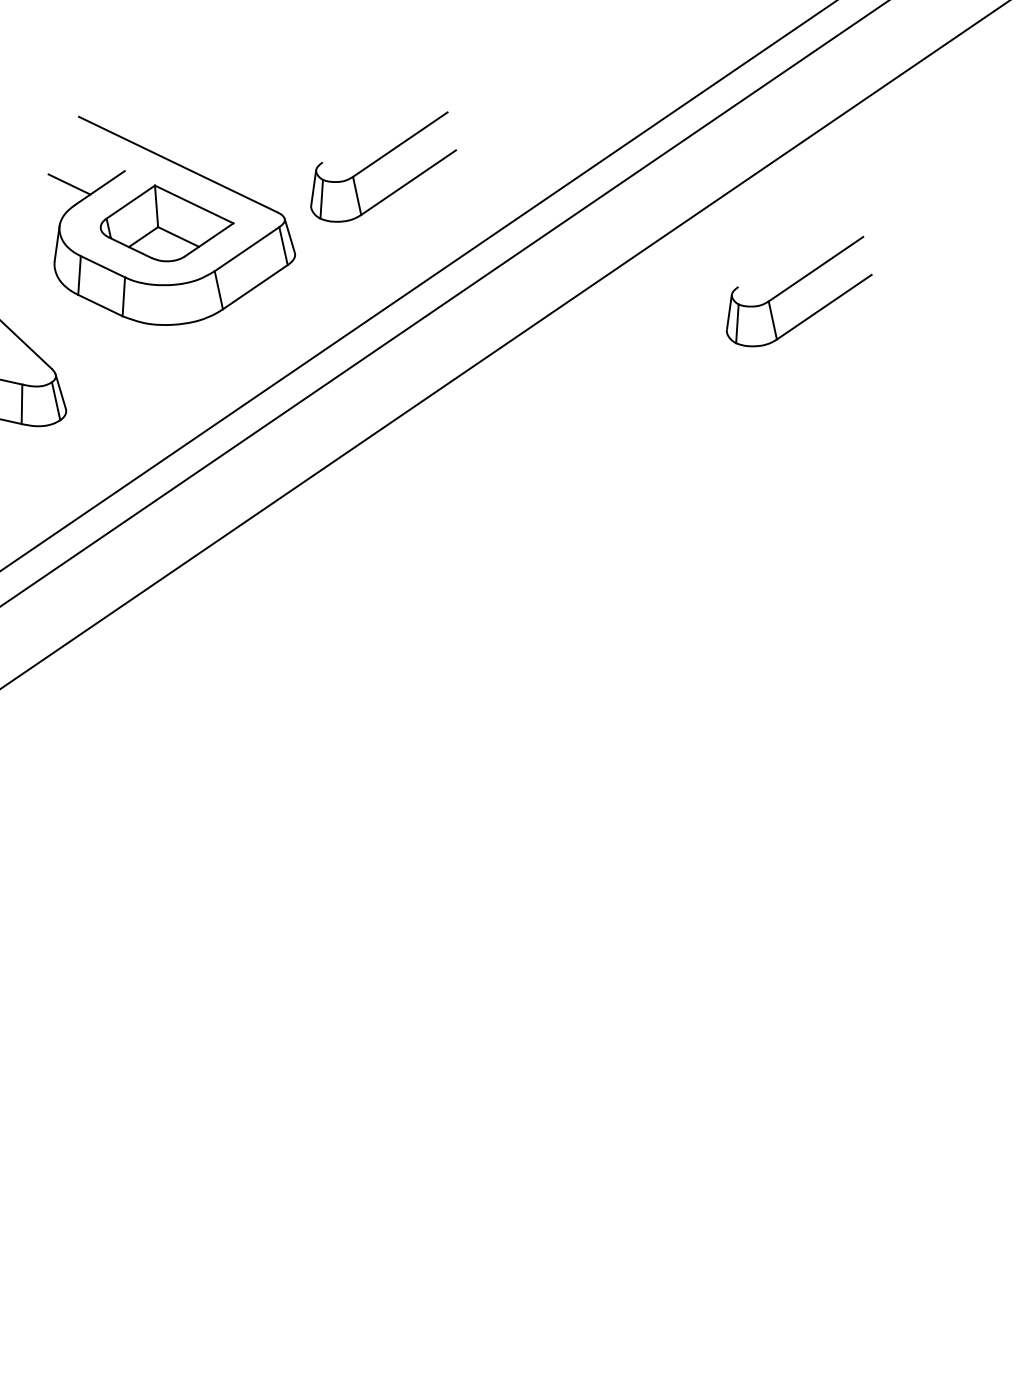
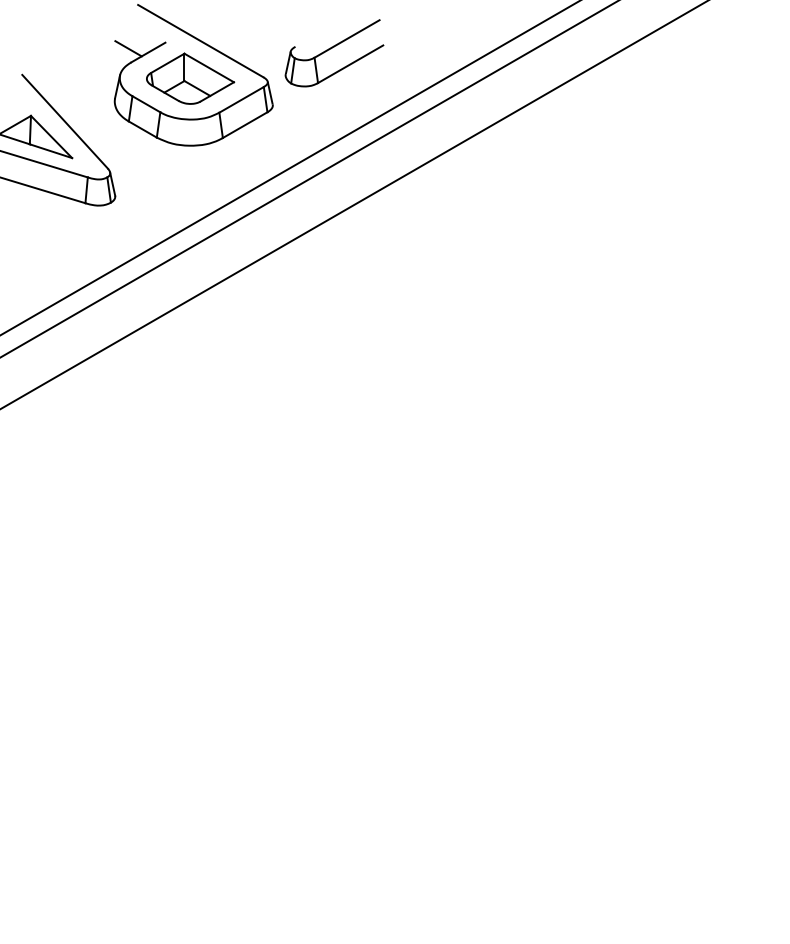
part: (798, 292) -> (600, 155), removed

